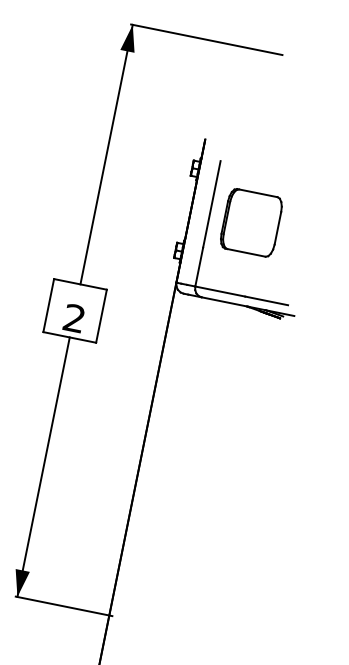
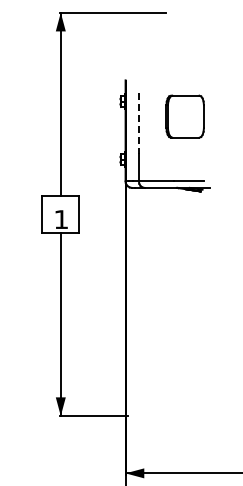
line: (211, 204) -> (138, 123), solid -> dashed
part: (250, 222) -> (184, 116), moved
text: (73, 318) -> (60, 219), 2 -> 1

